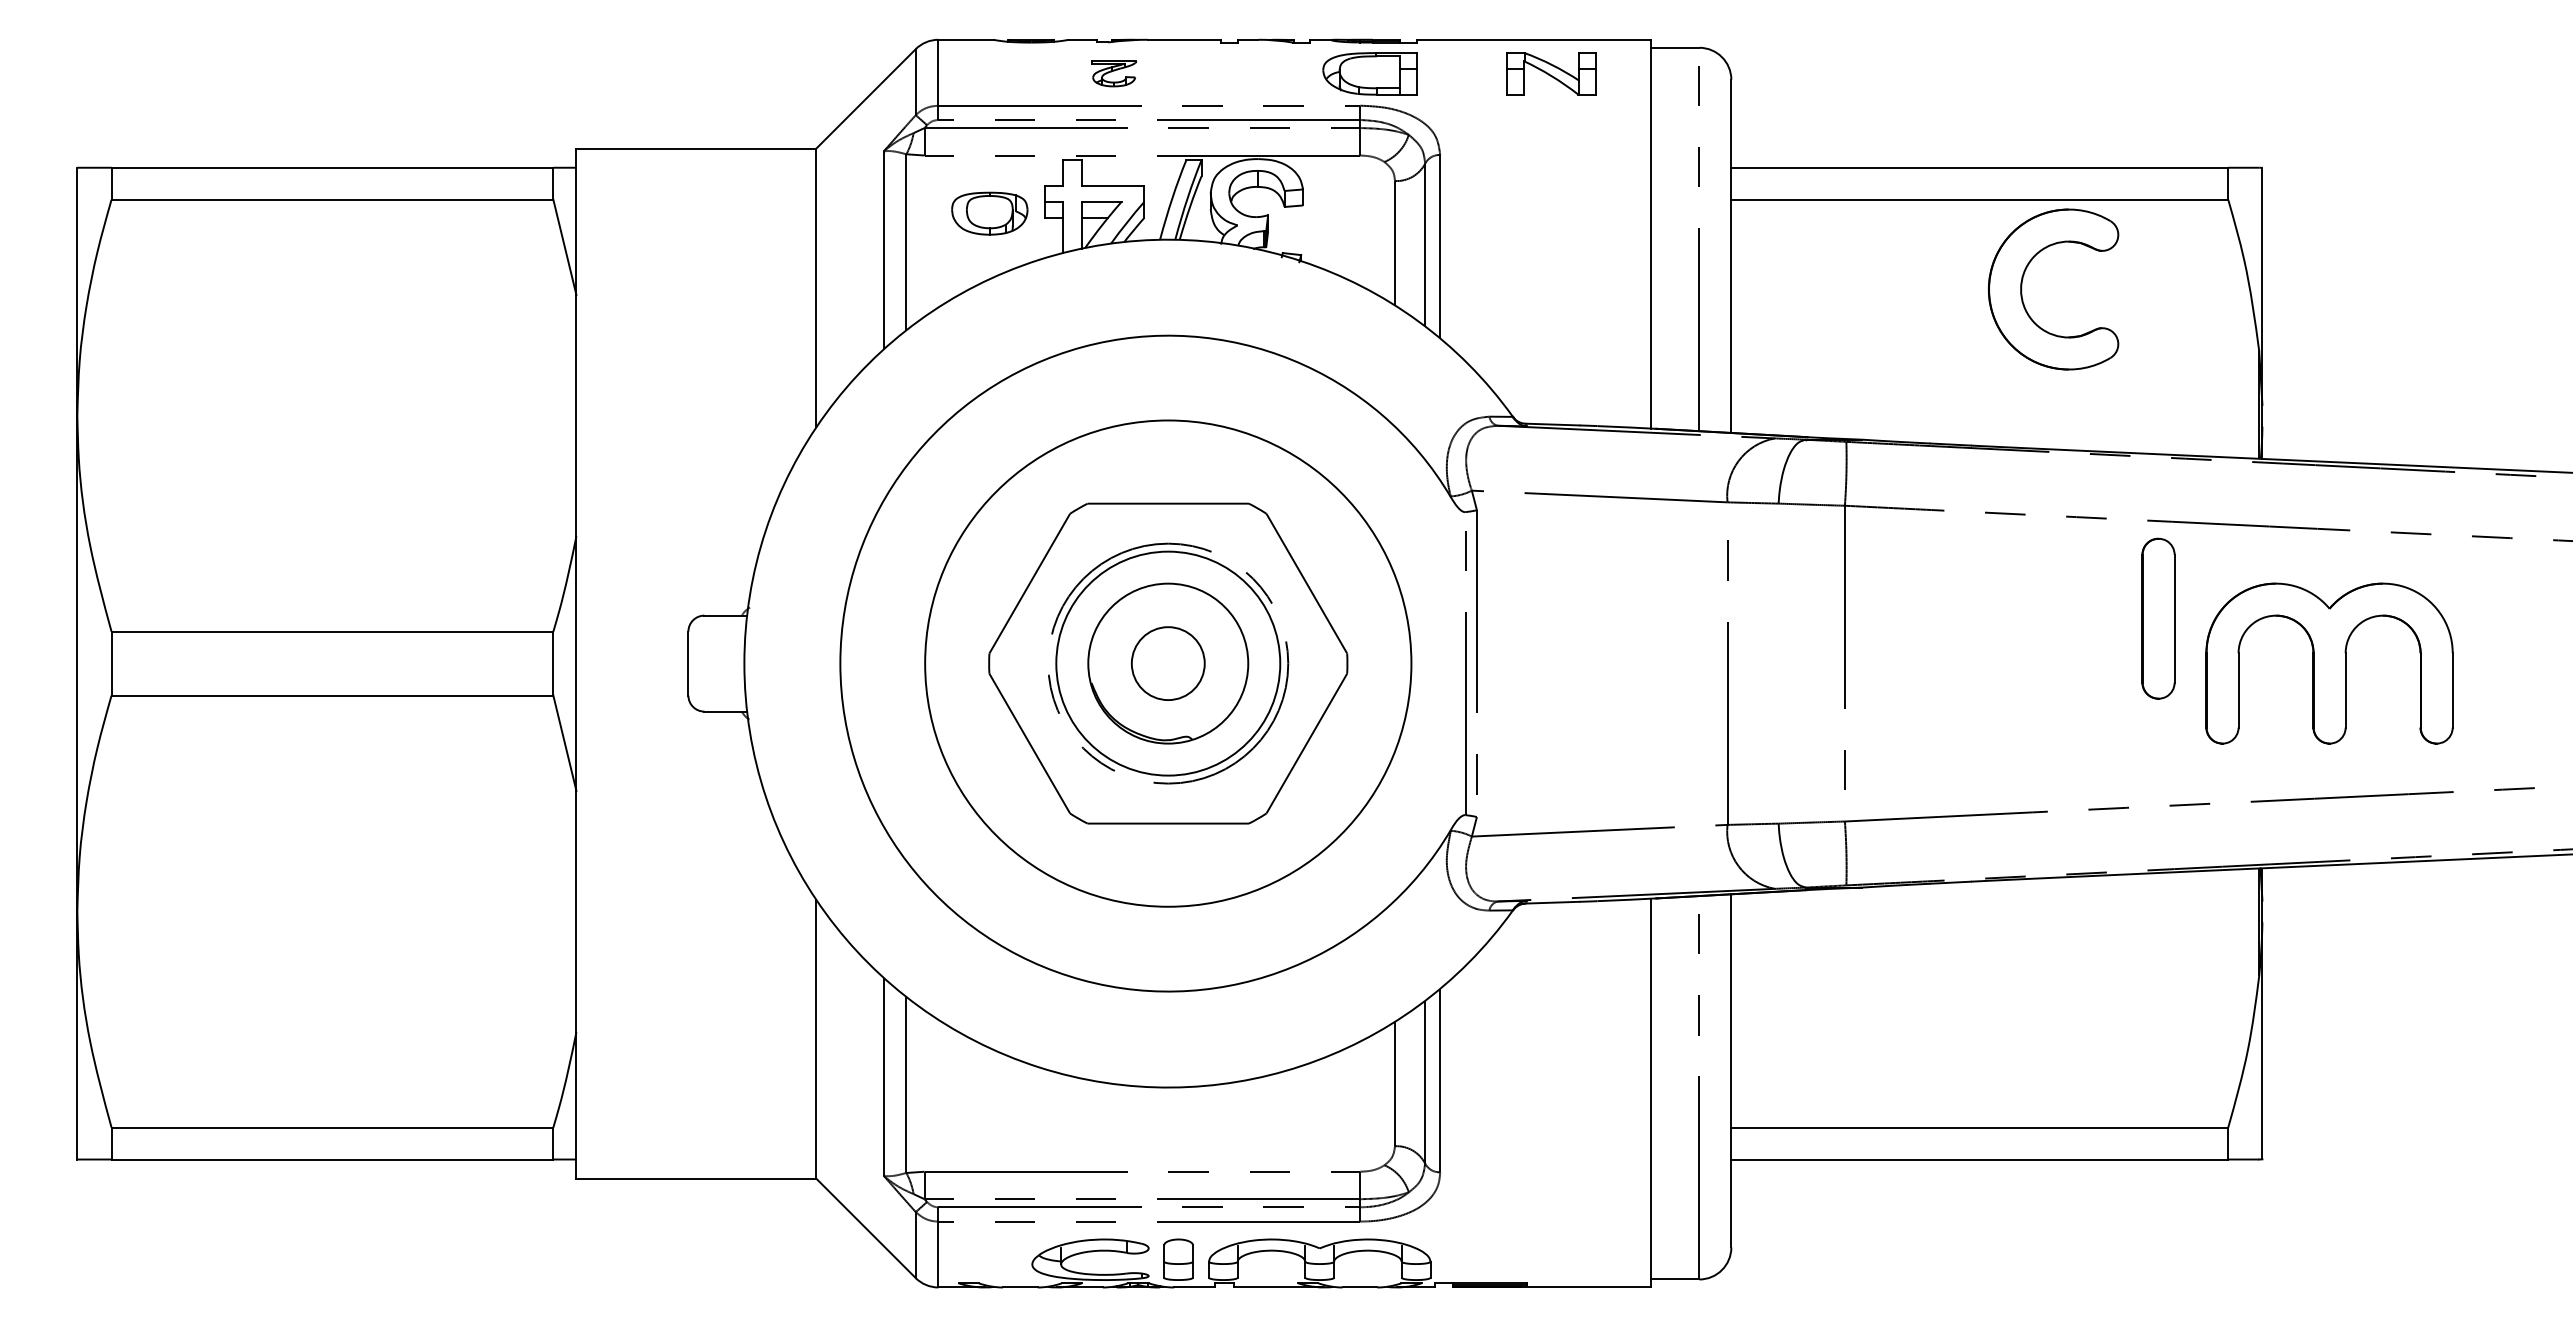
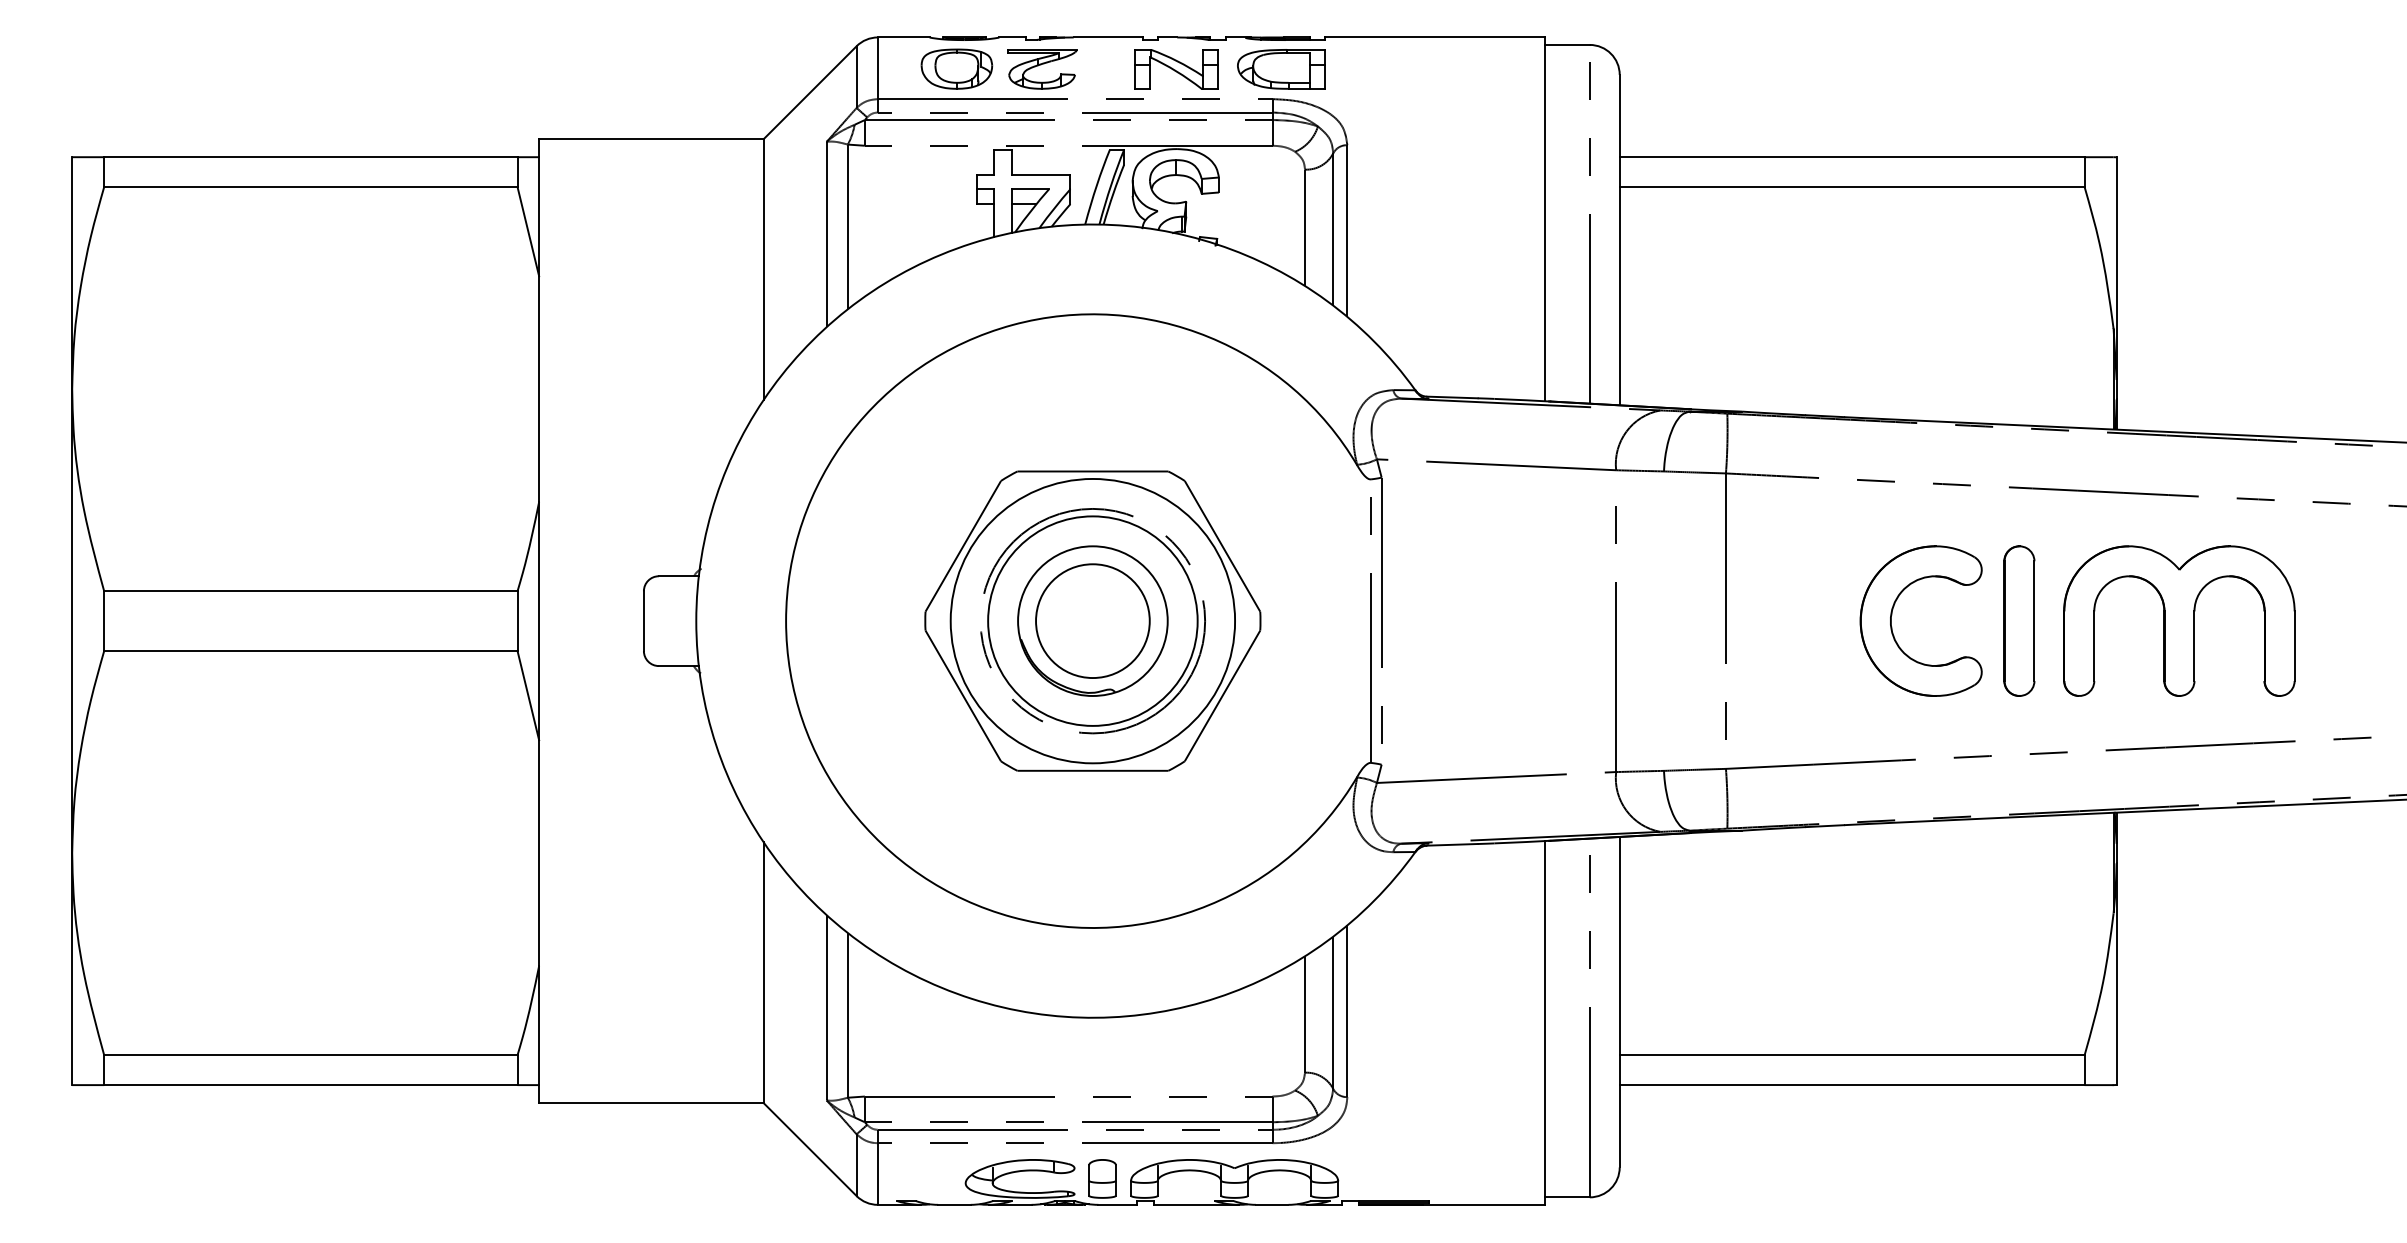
part: (1114, 74) -> (1042, 69), size x1.67
part: (1551, 74) -> (1176, 69), moved
part: (989, 212) -> (956, 68), moved
part: (2022, 283) -> (1892, 615), moved
part: (2158, 618) -> (2019, 620), moved
circle: (1167, 662) -> (1092, 620), size x0.62
circle: (1167, 664) -> (1092, 621), size x1.67

